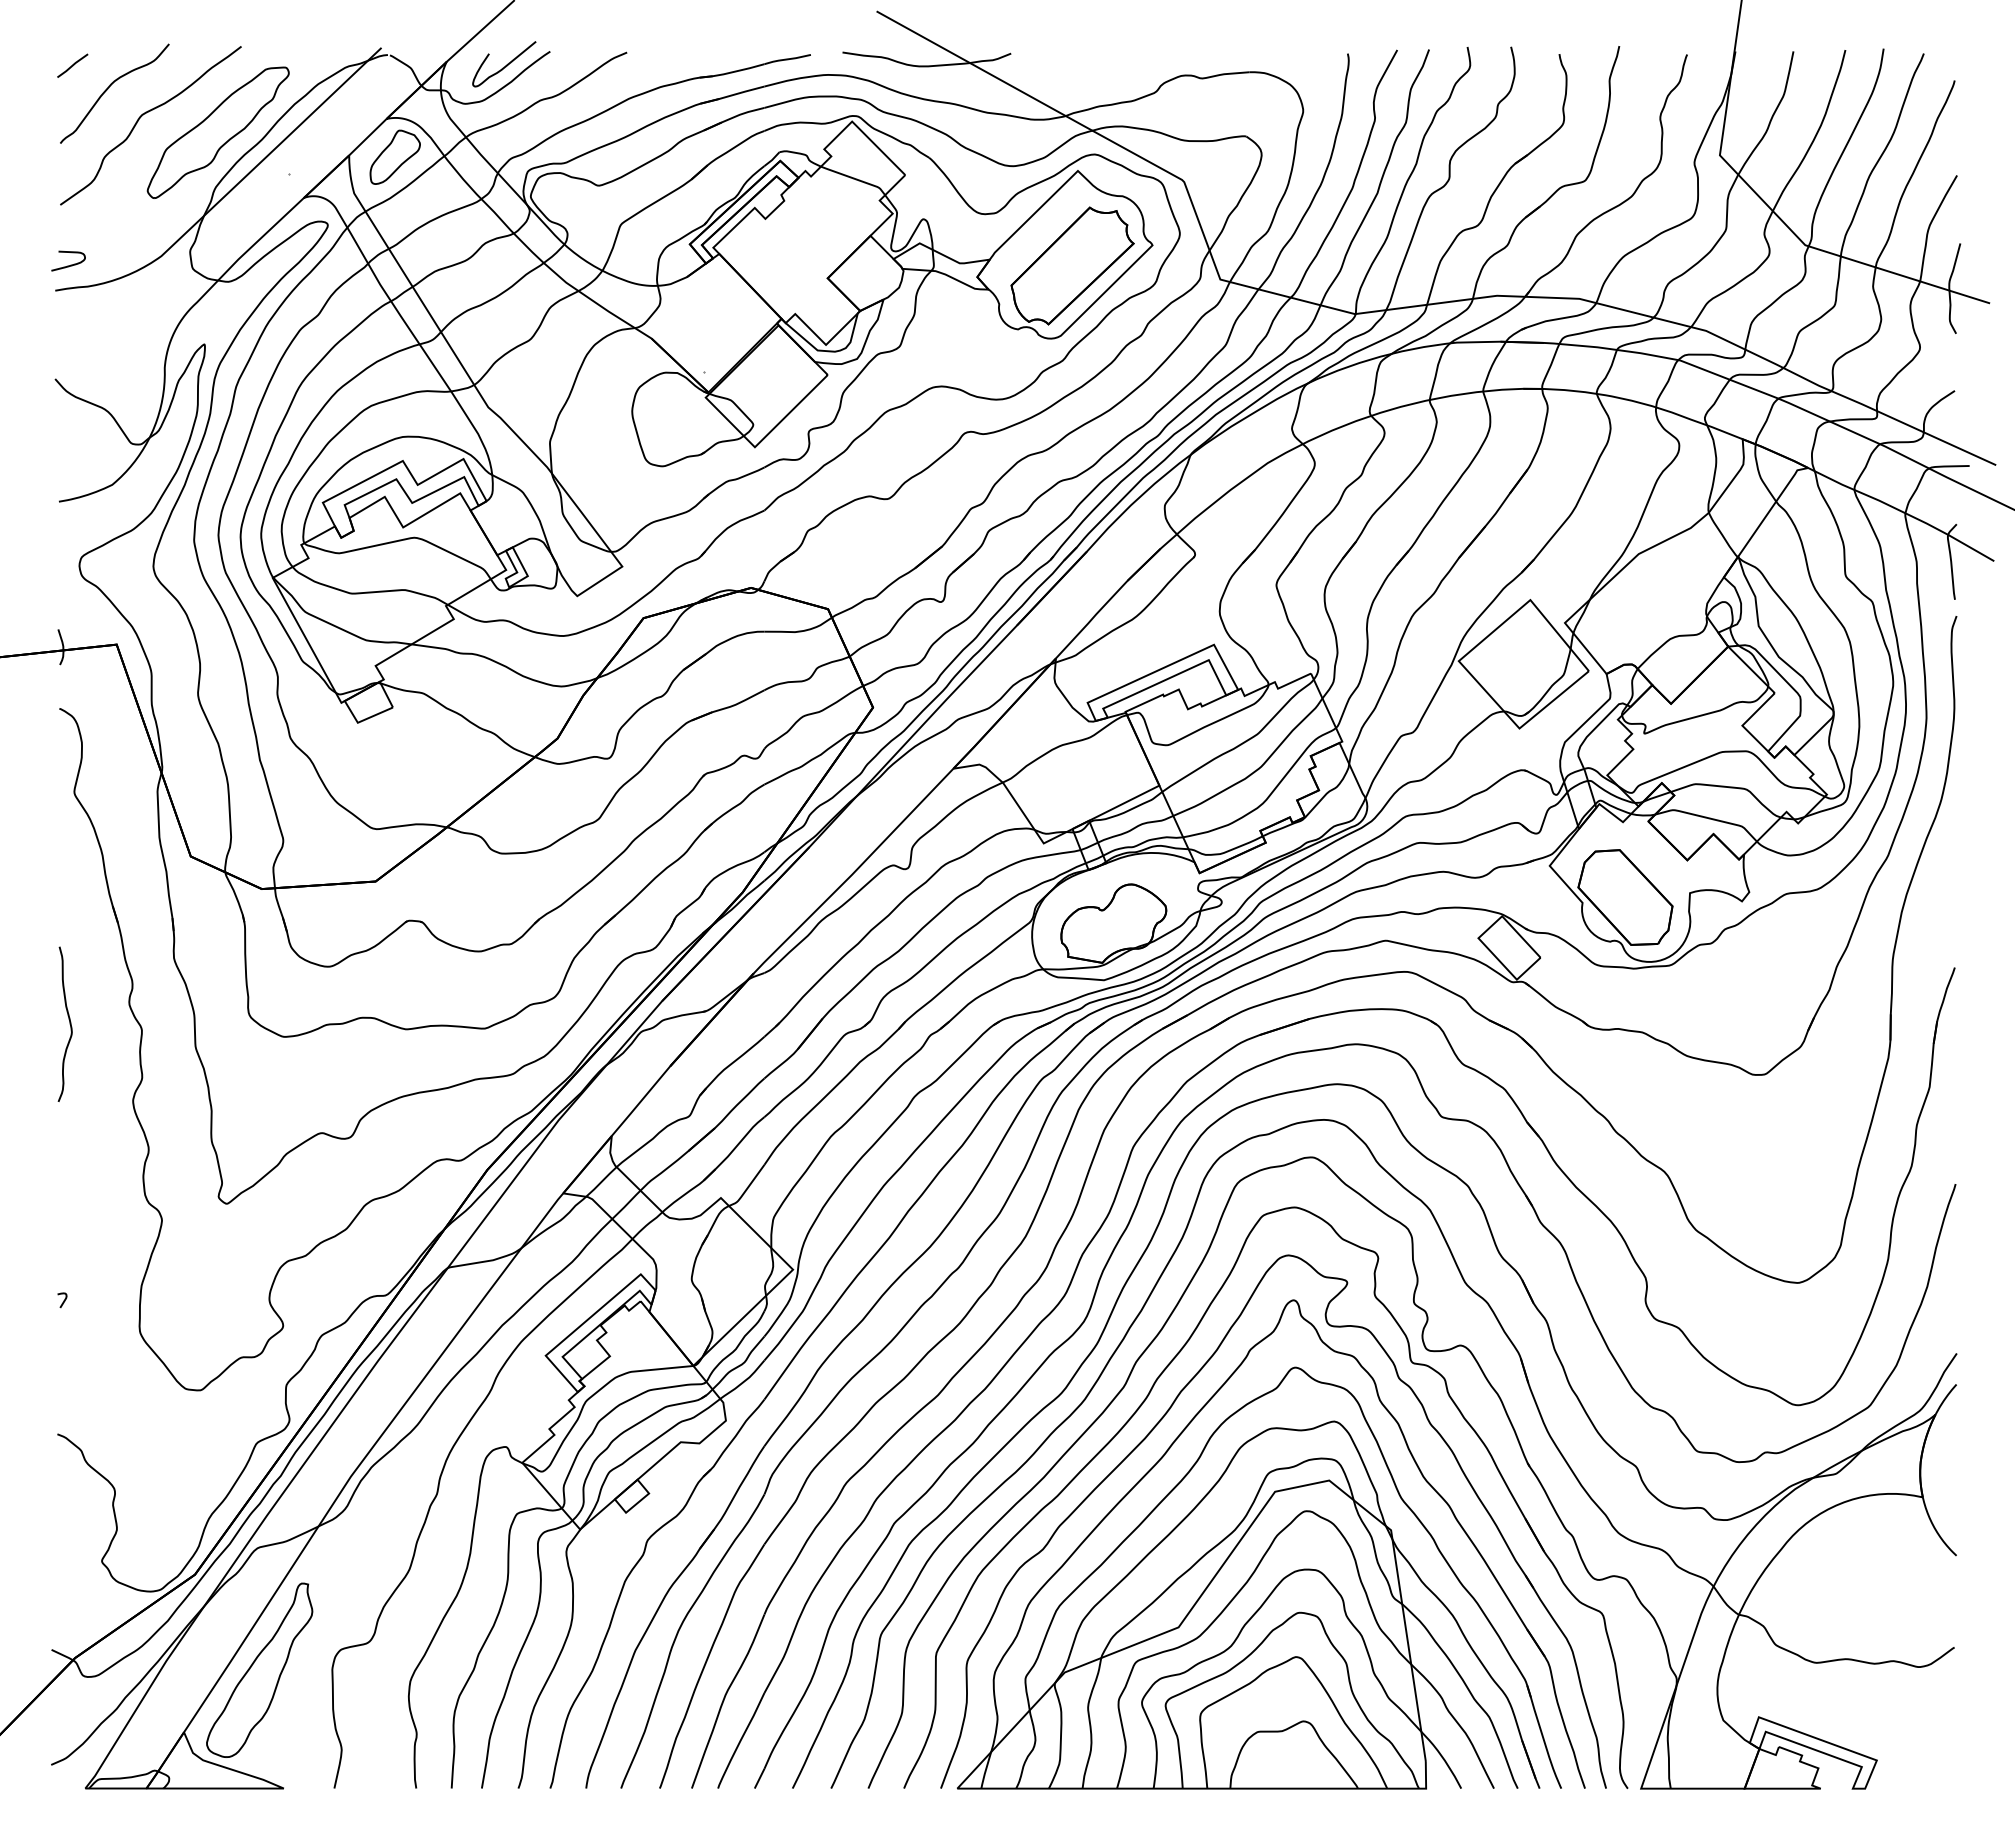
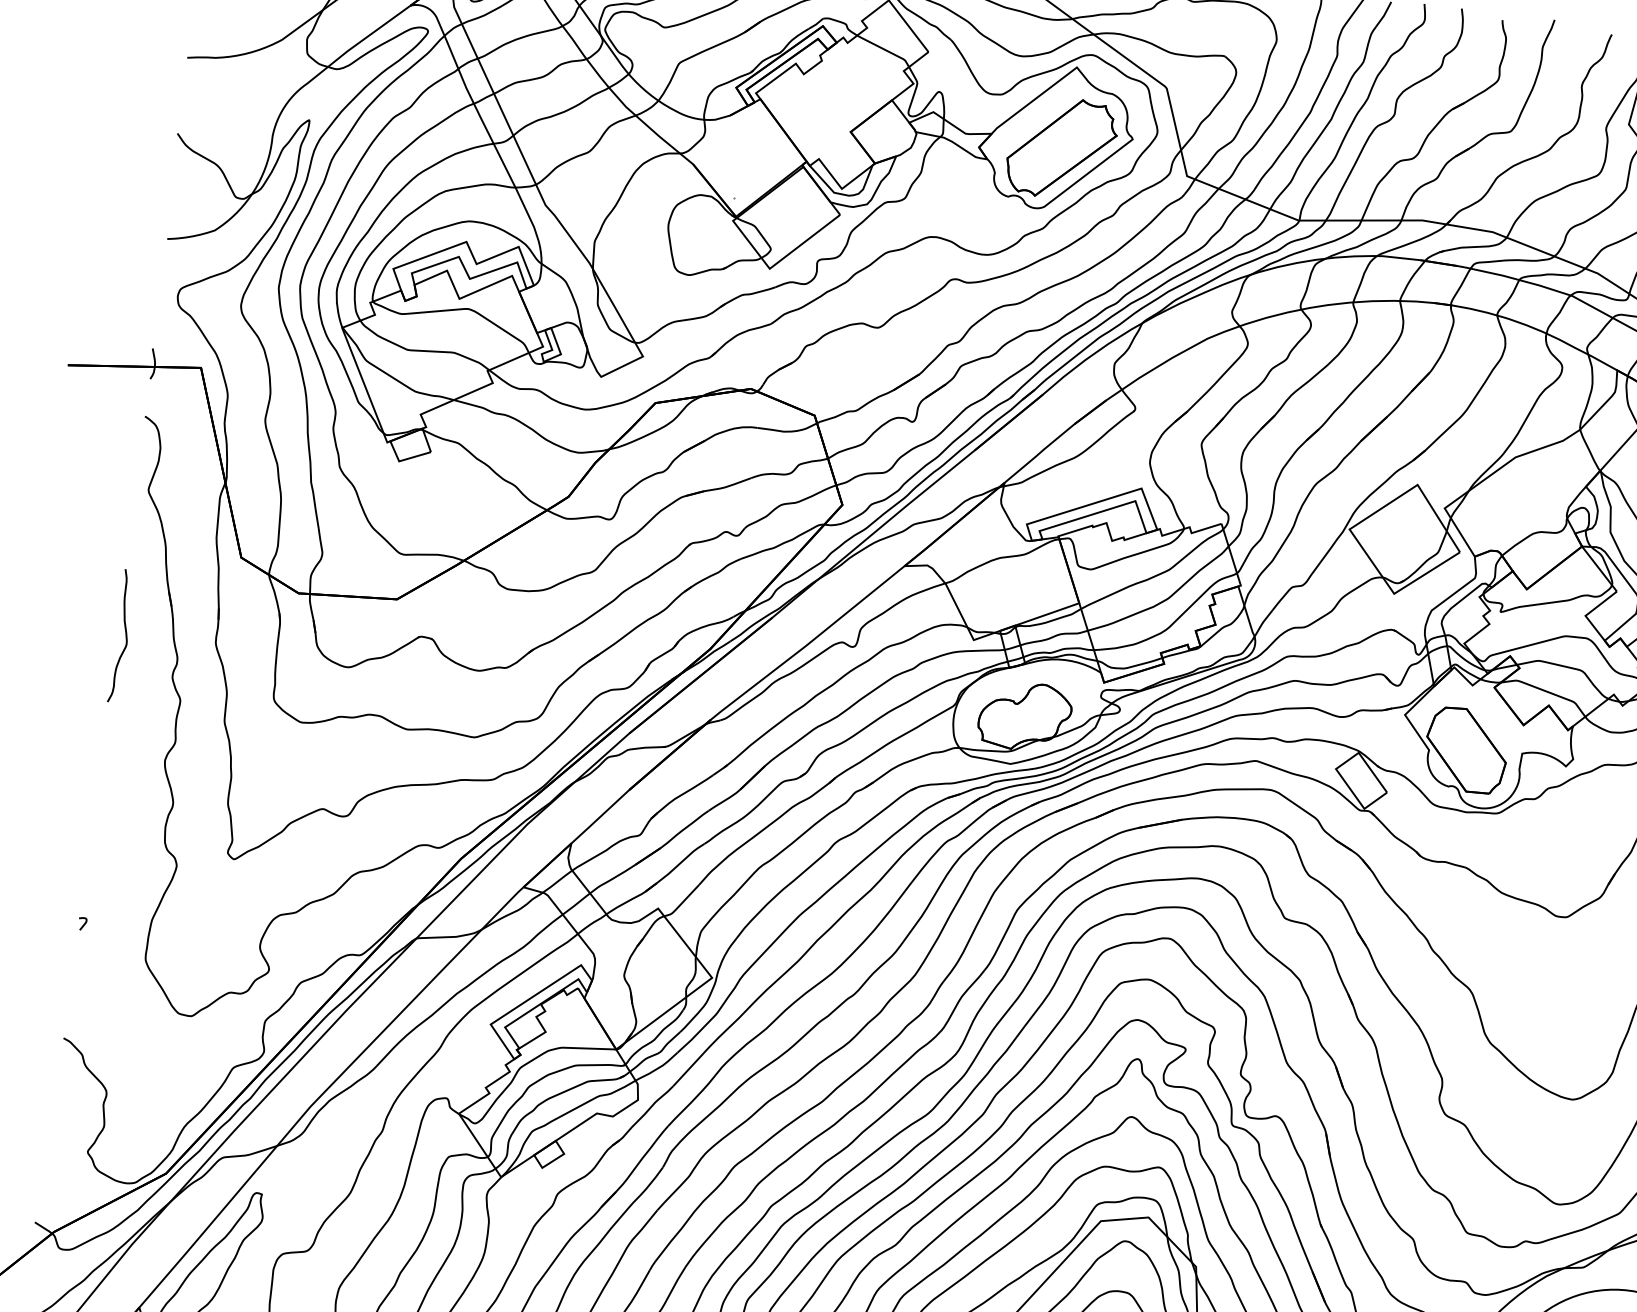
curve: (70, 264) -> (203, 37), removed
curve: (69, 1023) -> (125, 636), moved

